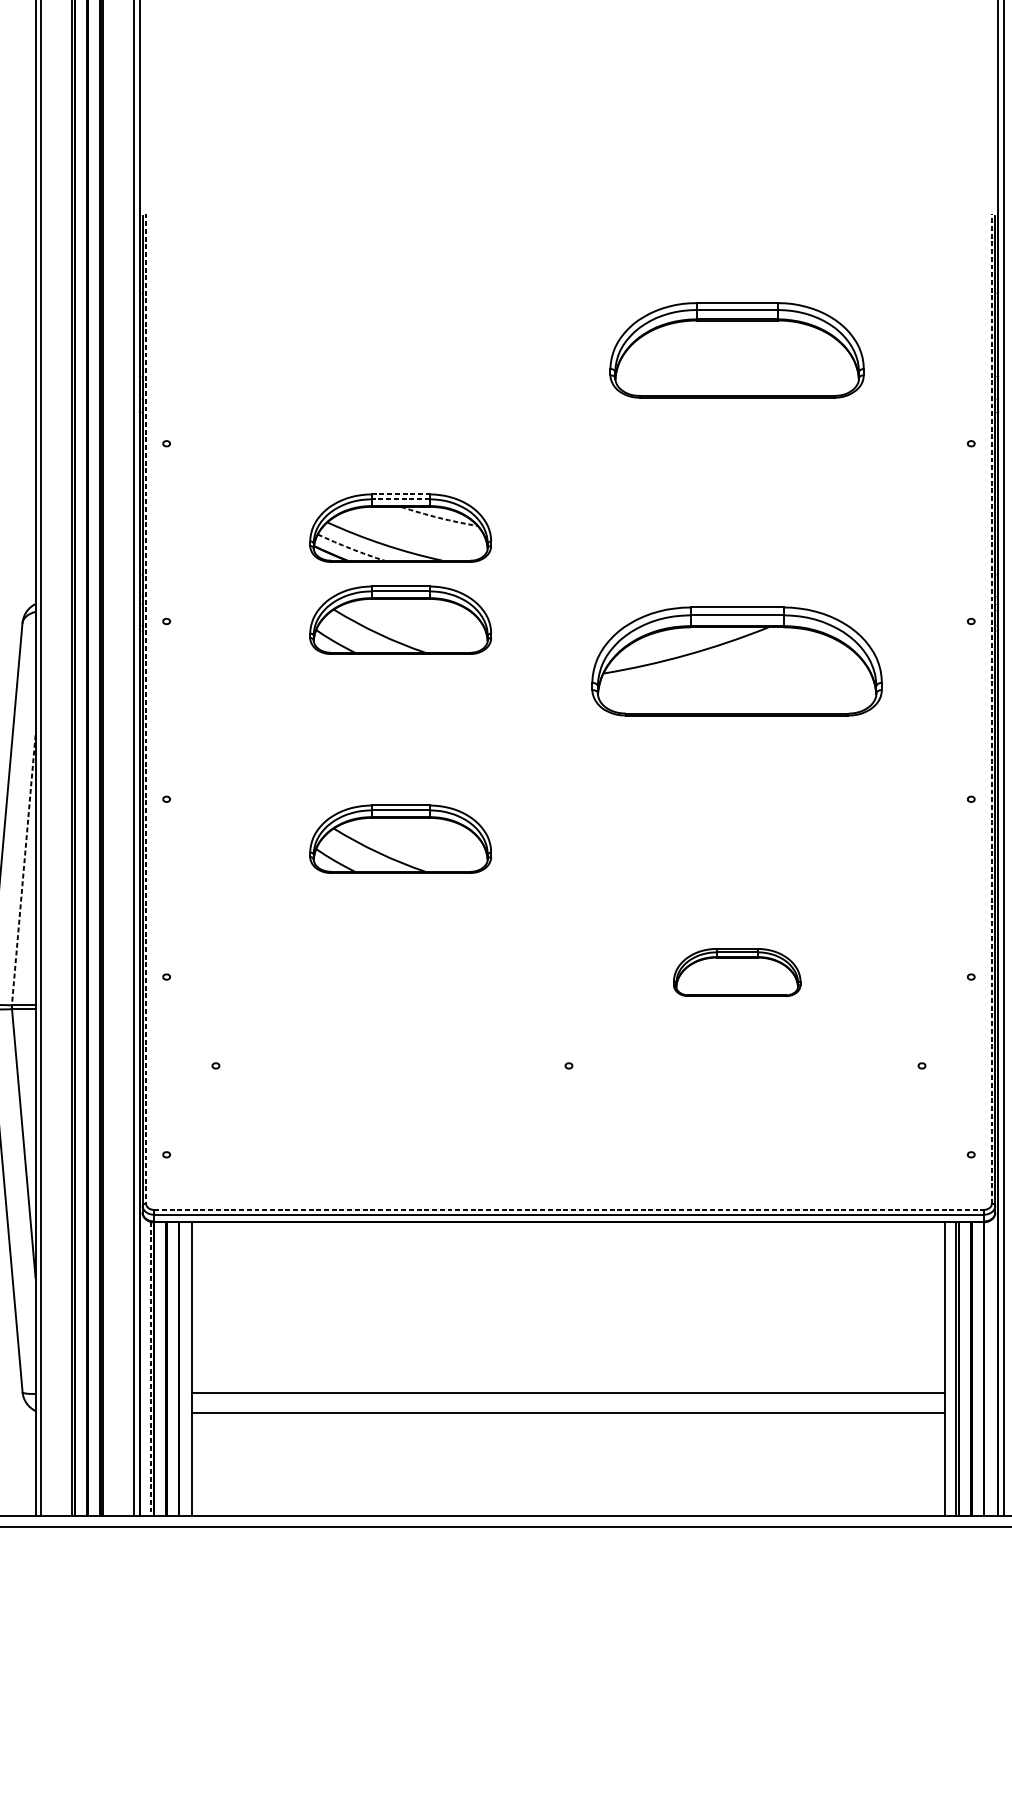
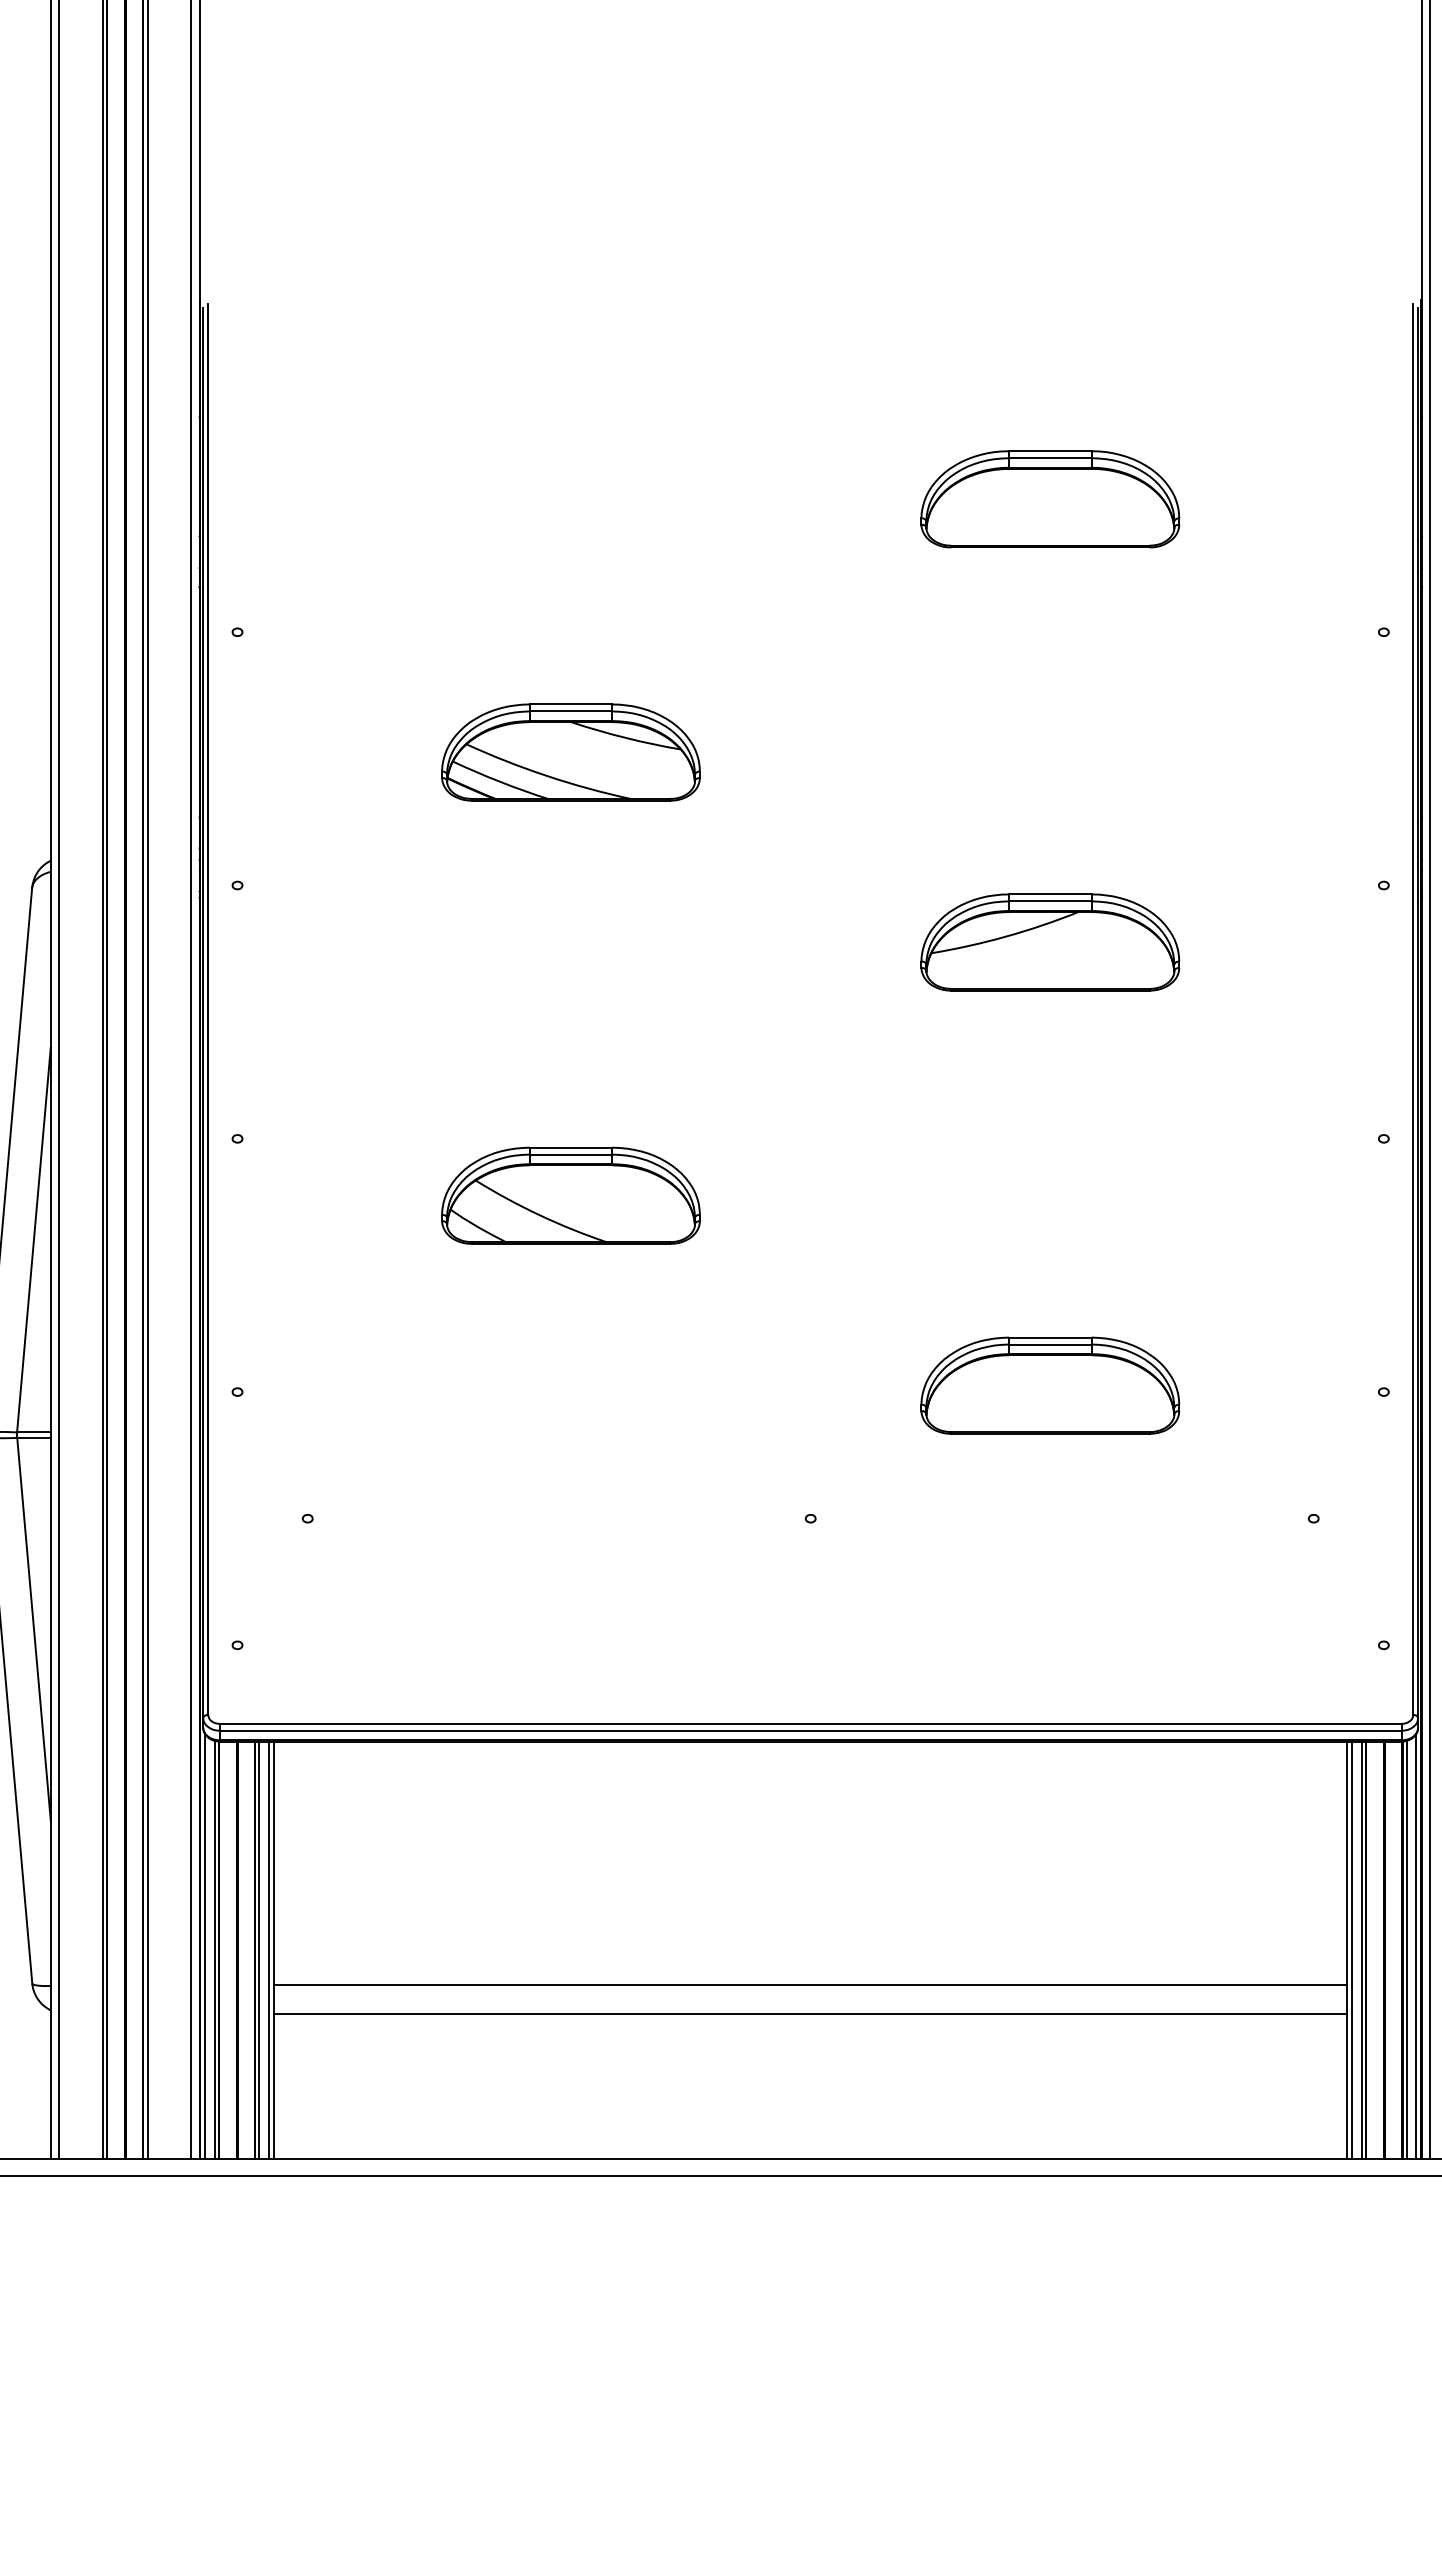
part: (737, 350) -> (1050, 499), size x0.71
line: (401, 494) -> (571, 704), dashed -> solid
line: (400, 499) -> (570, 711), dashed -> solid
arc: (438, 517) -> (625, 737), dashed -> solid
arc: (351, 548) -> (500, 781), dashed -> solid
part: (400, 620) -> (570, 883), removed
part: (737, 661) -> (1050, 942), size x0.62
line: (992, 708) -> (1413, 1009), dashed -> solid
line: (146, 709) -> (208, 1010), dashed -> solid
line: (23, 870) -> (33, 1240), dashed -> solid
part: (737, 972) -> (1050, 1385), size x1.43
line: (568, 1209) -> (810, 1723), dashed -> solid
line: (143, 1366) -> (204, 1946), added
line: (994, 1366) -> (1416, 1946), added
line: (987, 1368) -> (1406, 1949), added
line: (150, 1369) -> (214, 1950), dashed -> solid
line: (182, 1369) -> (259, 1950), added
line: (189, 1369) -> (269, 1950), added
line: (949, 1369) -> (1352, 1950), added

